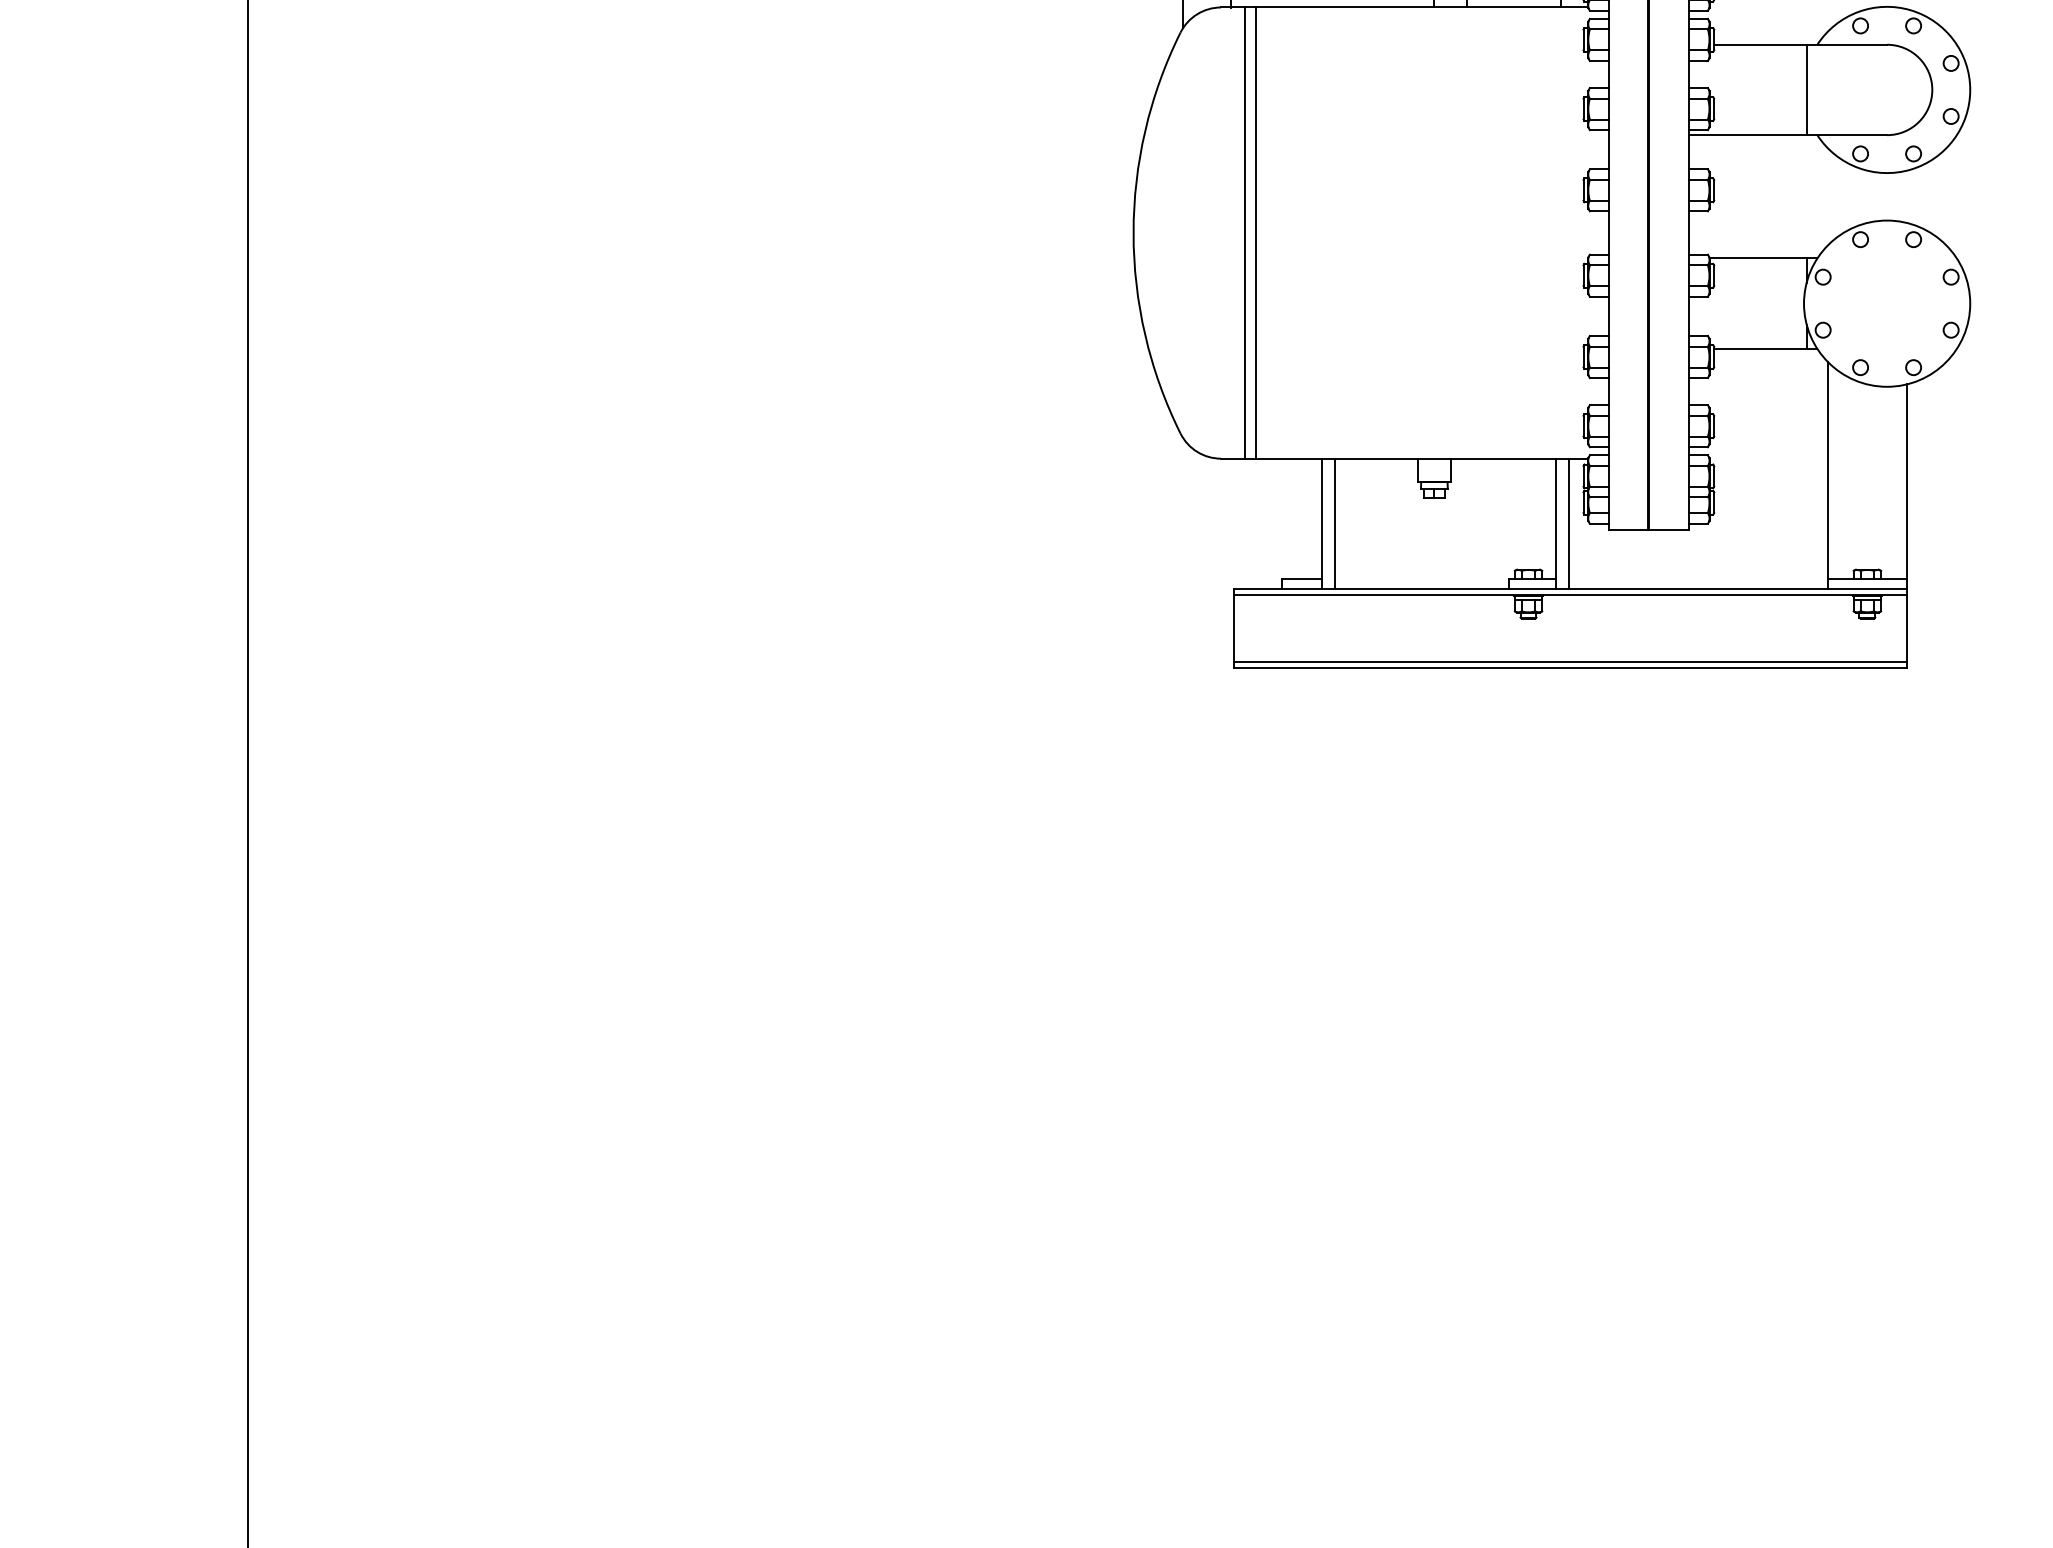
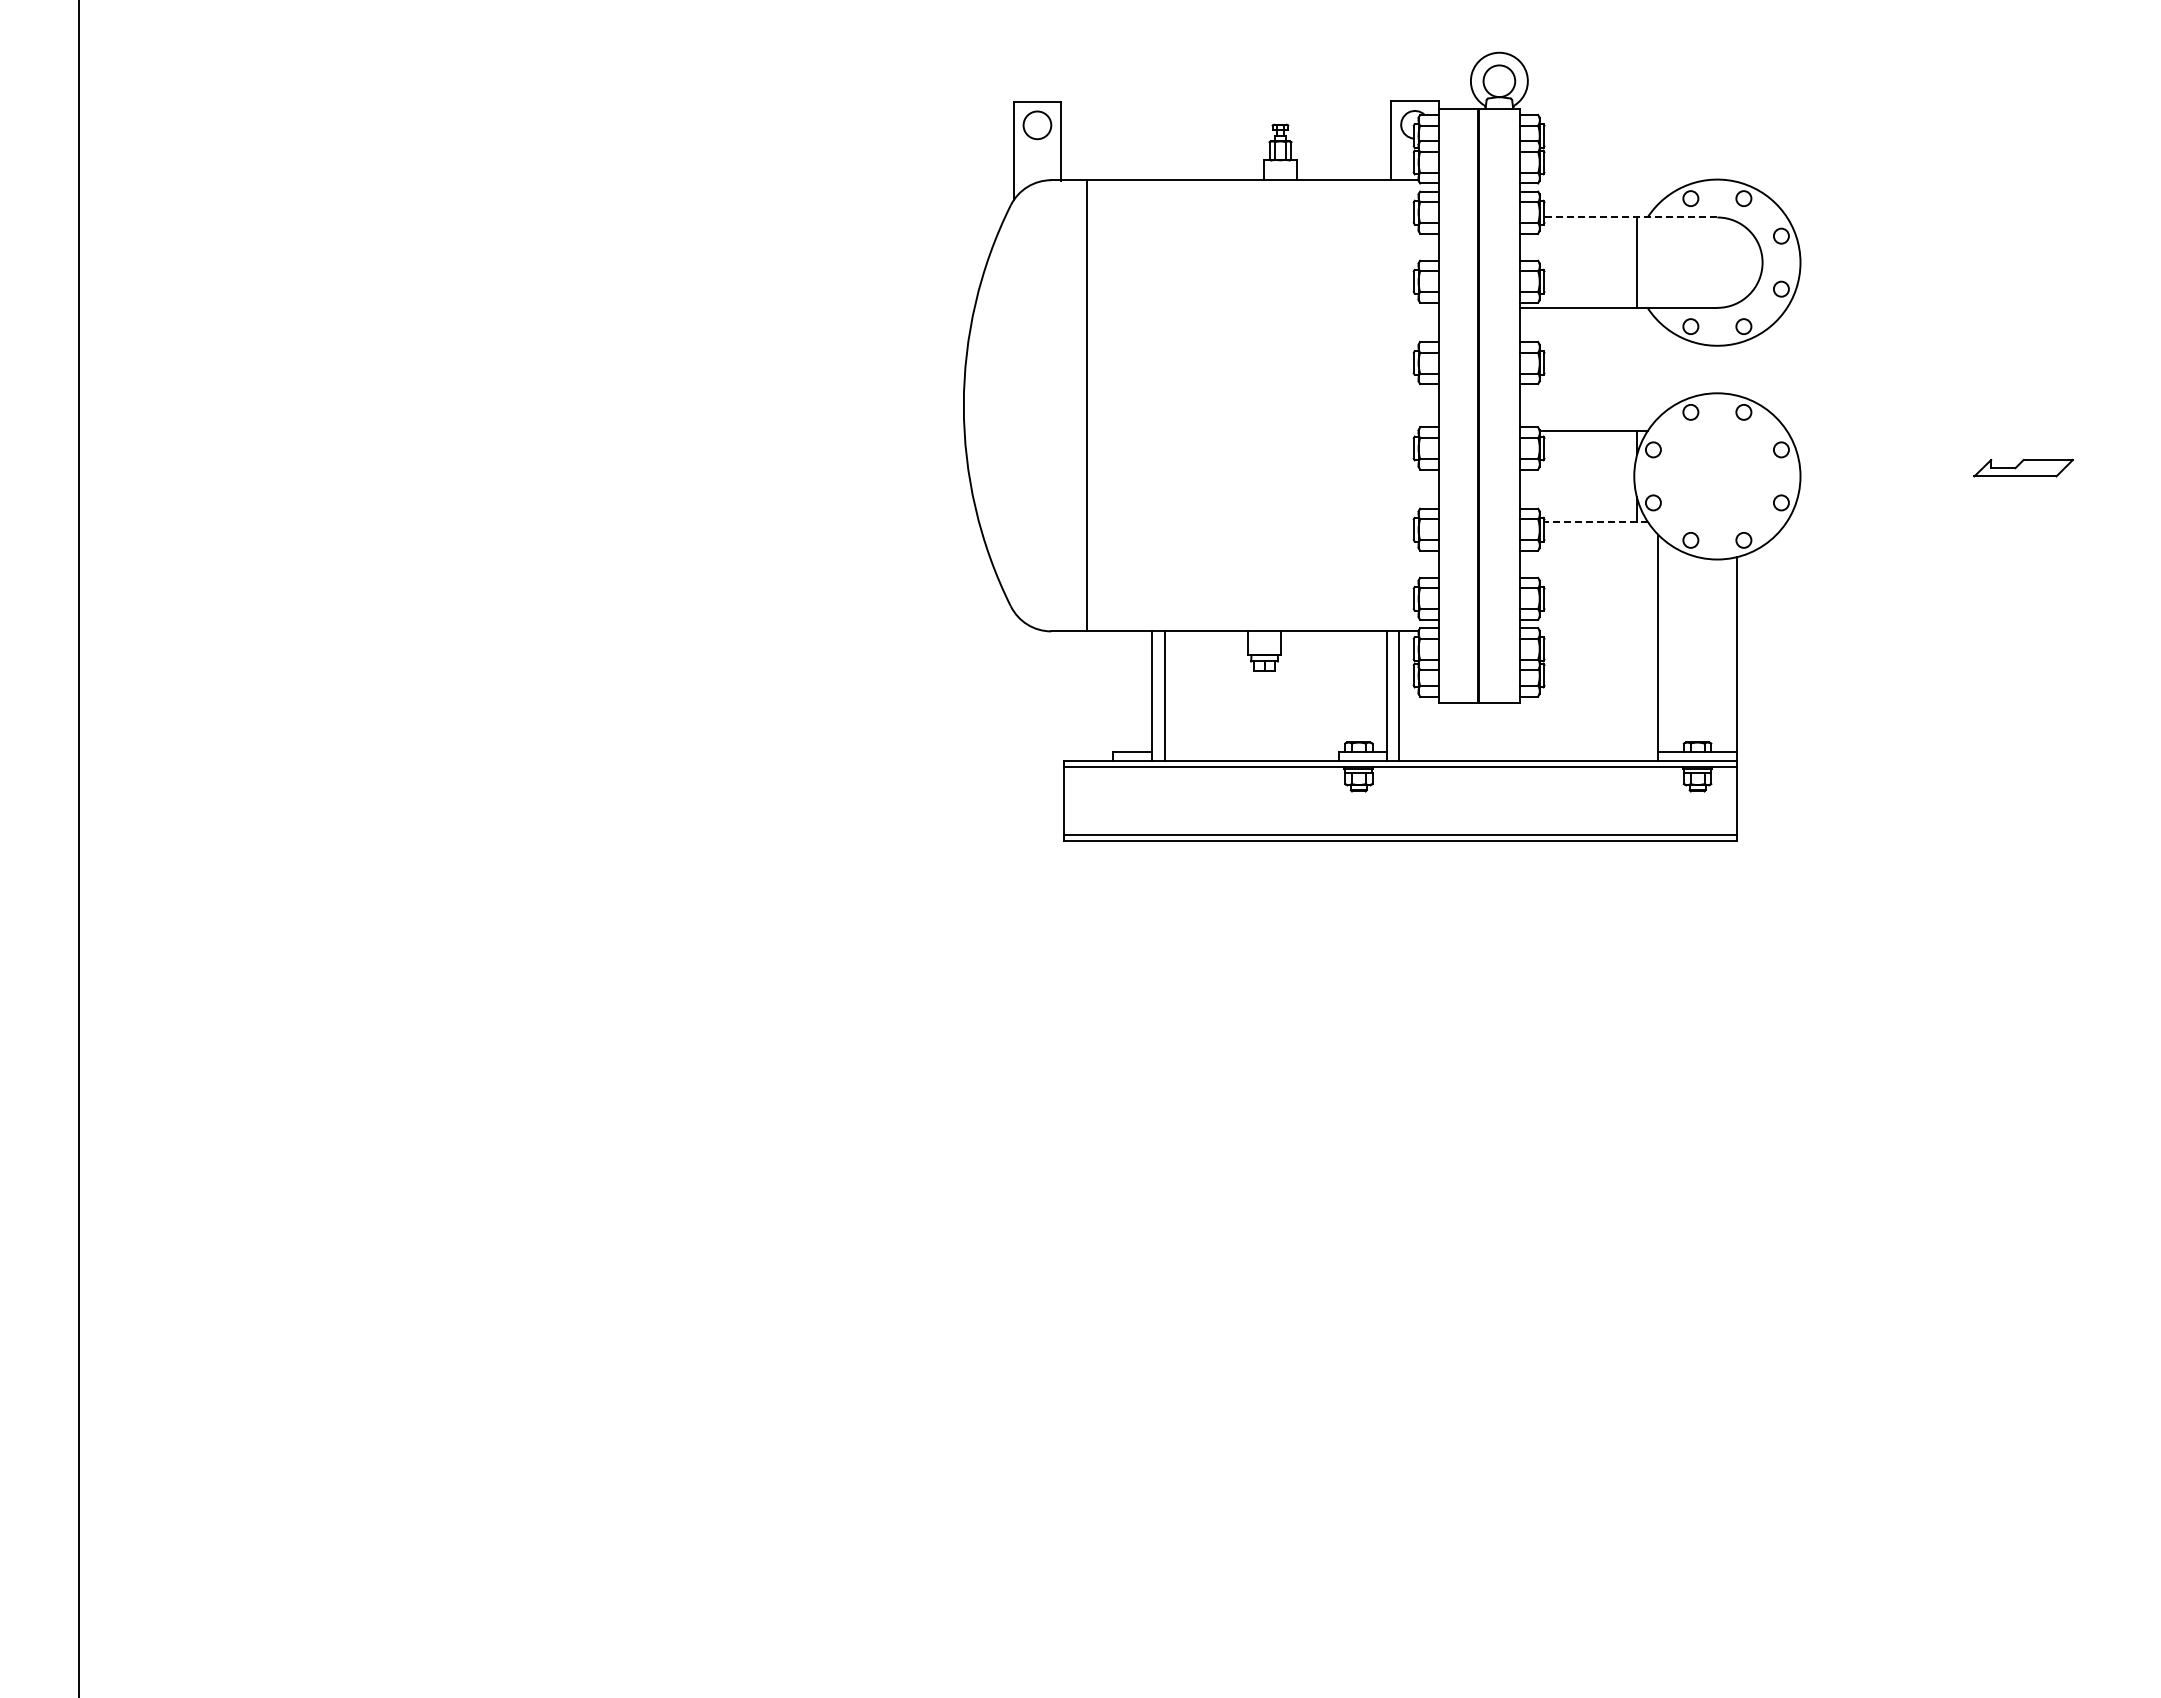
line: (1800, 44) -> (1630, 217), solid -> dashed
line: (1245, 232) -> (1075, 405), removed
line: (1766, 348) -> (1596, 521), solid -> dashed

